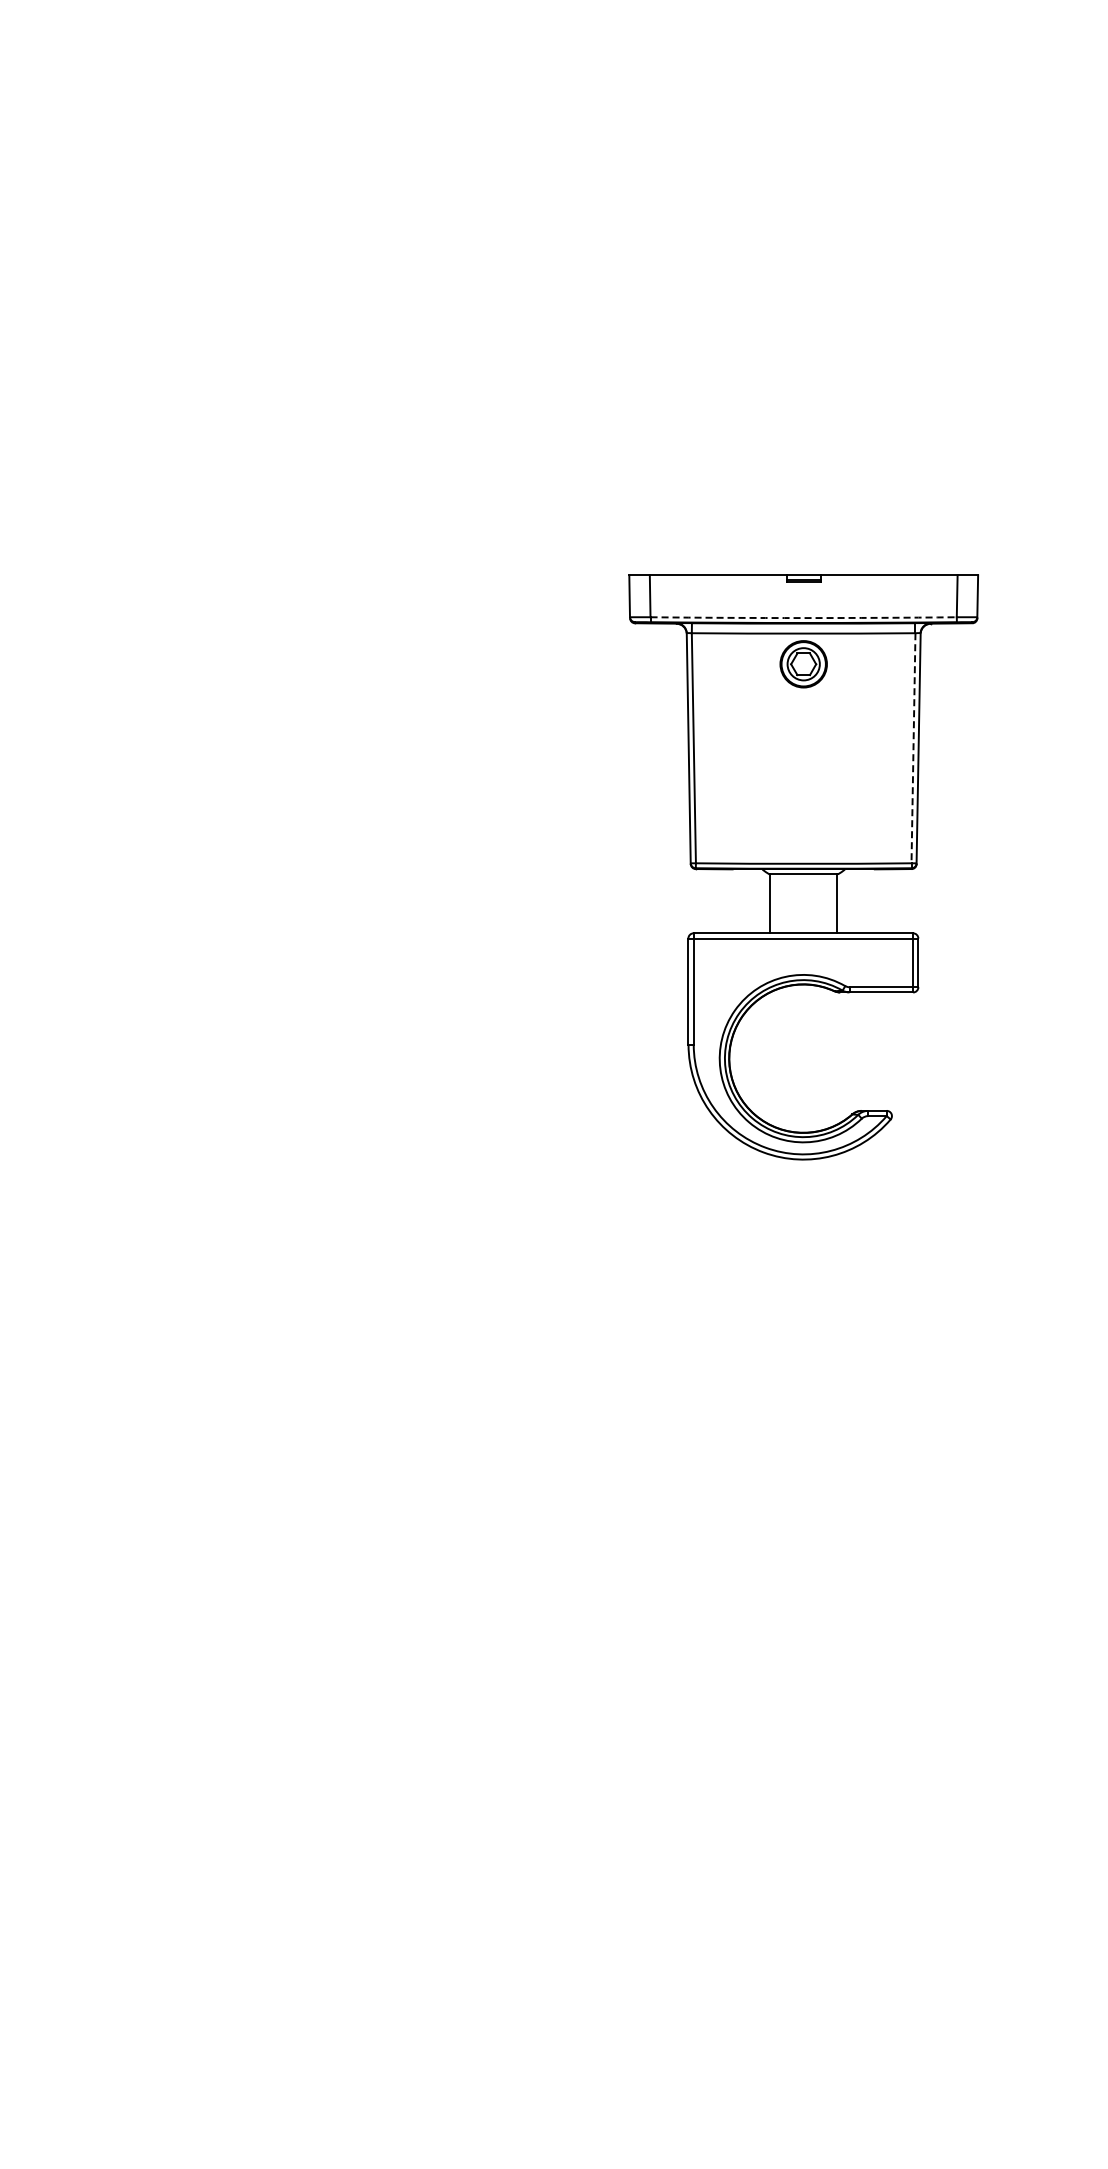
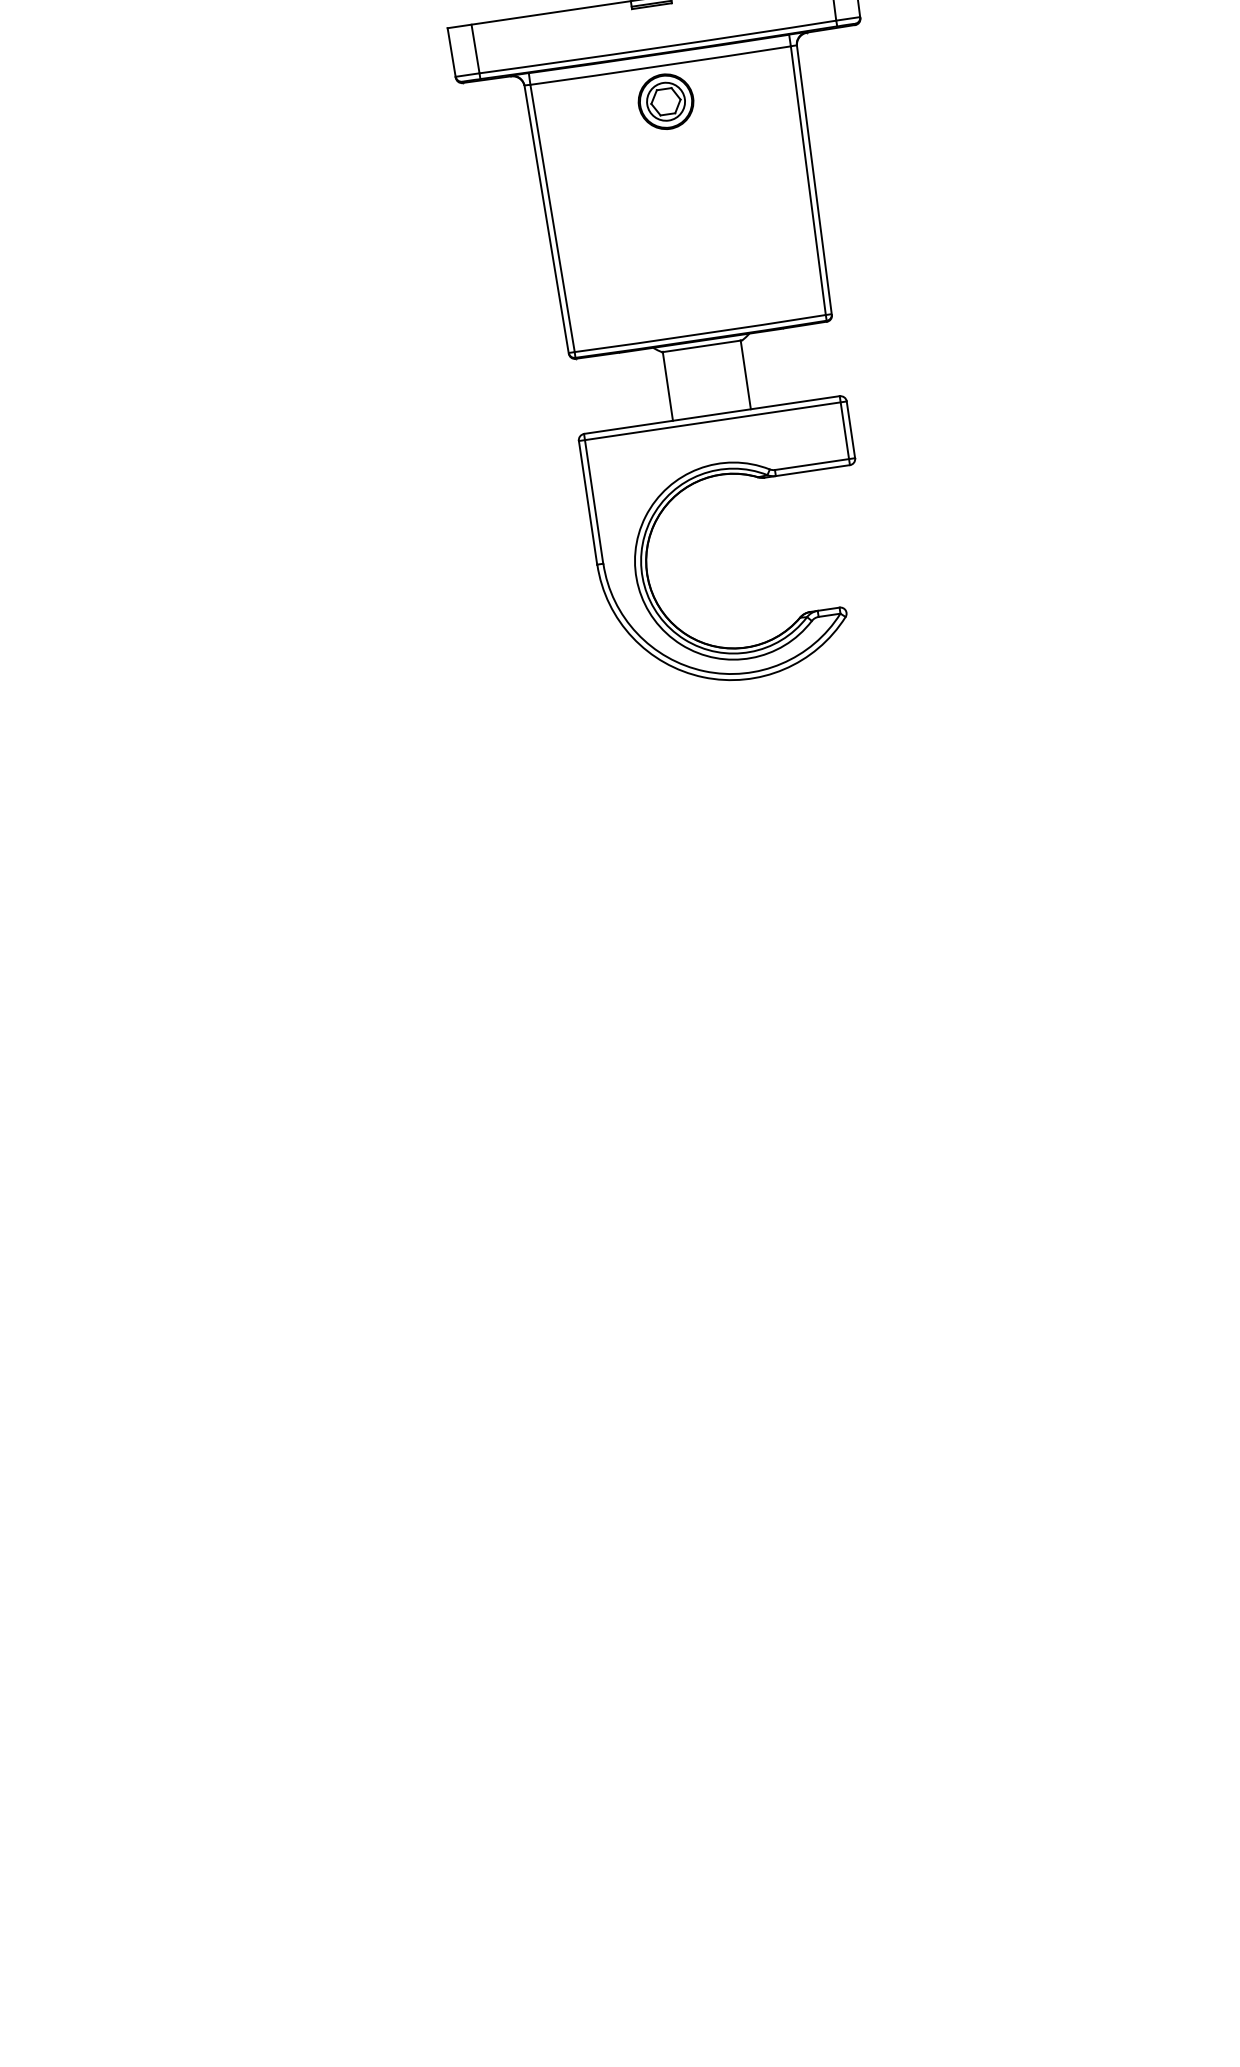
arc: (803, 618) -> (657, 48), dashed -> solid
line: (913, 748) -> (808, 180), dashed -> solid

